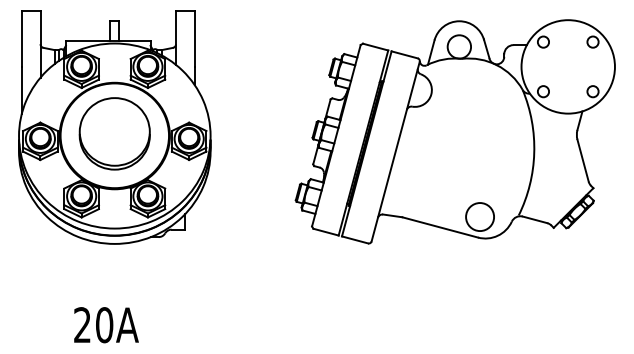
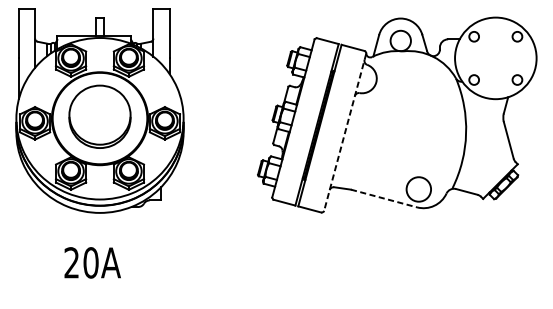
line: (395, 151) -> (345, 132), solid -> dashed
line: (440, 227) -> (384, 198), solid -> dashed
text: (106, 325) -> (92, 263), moved

